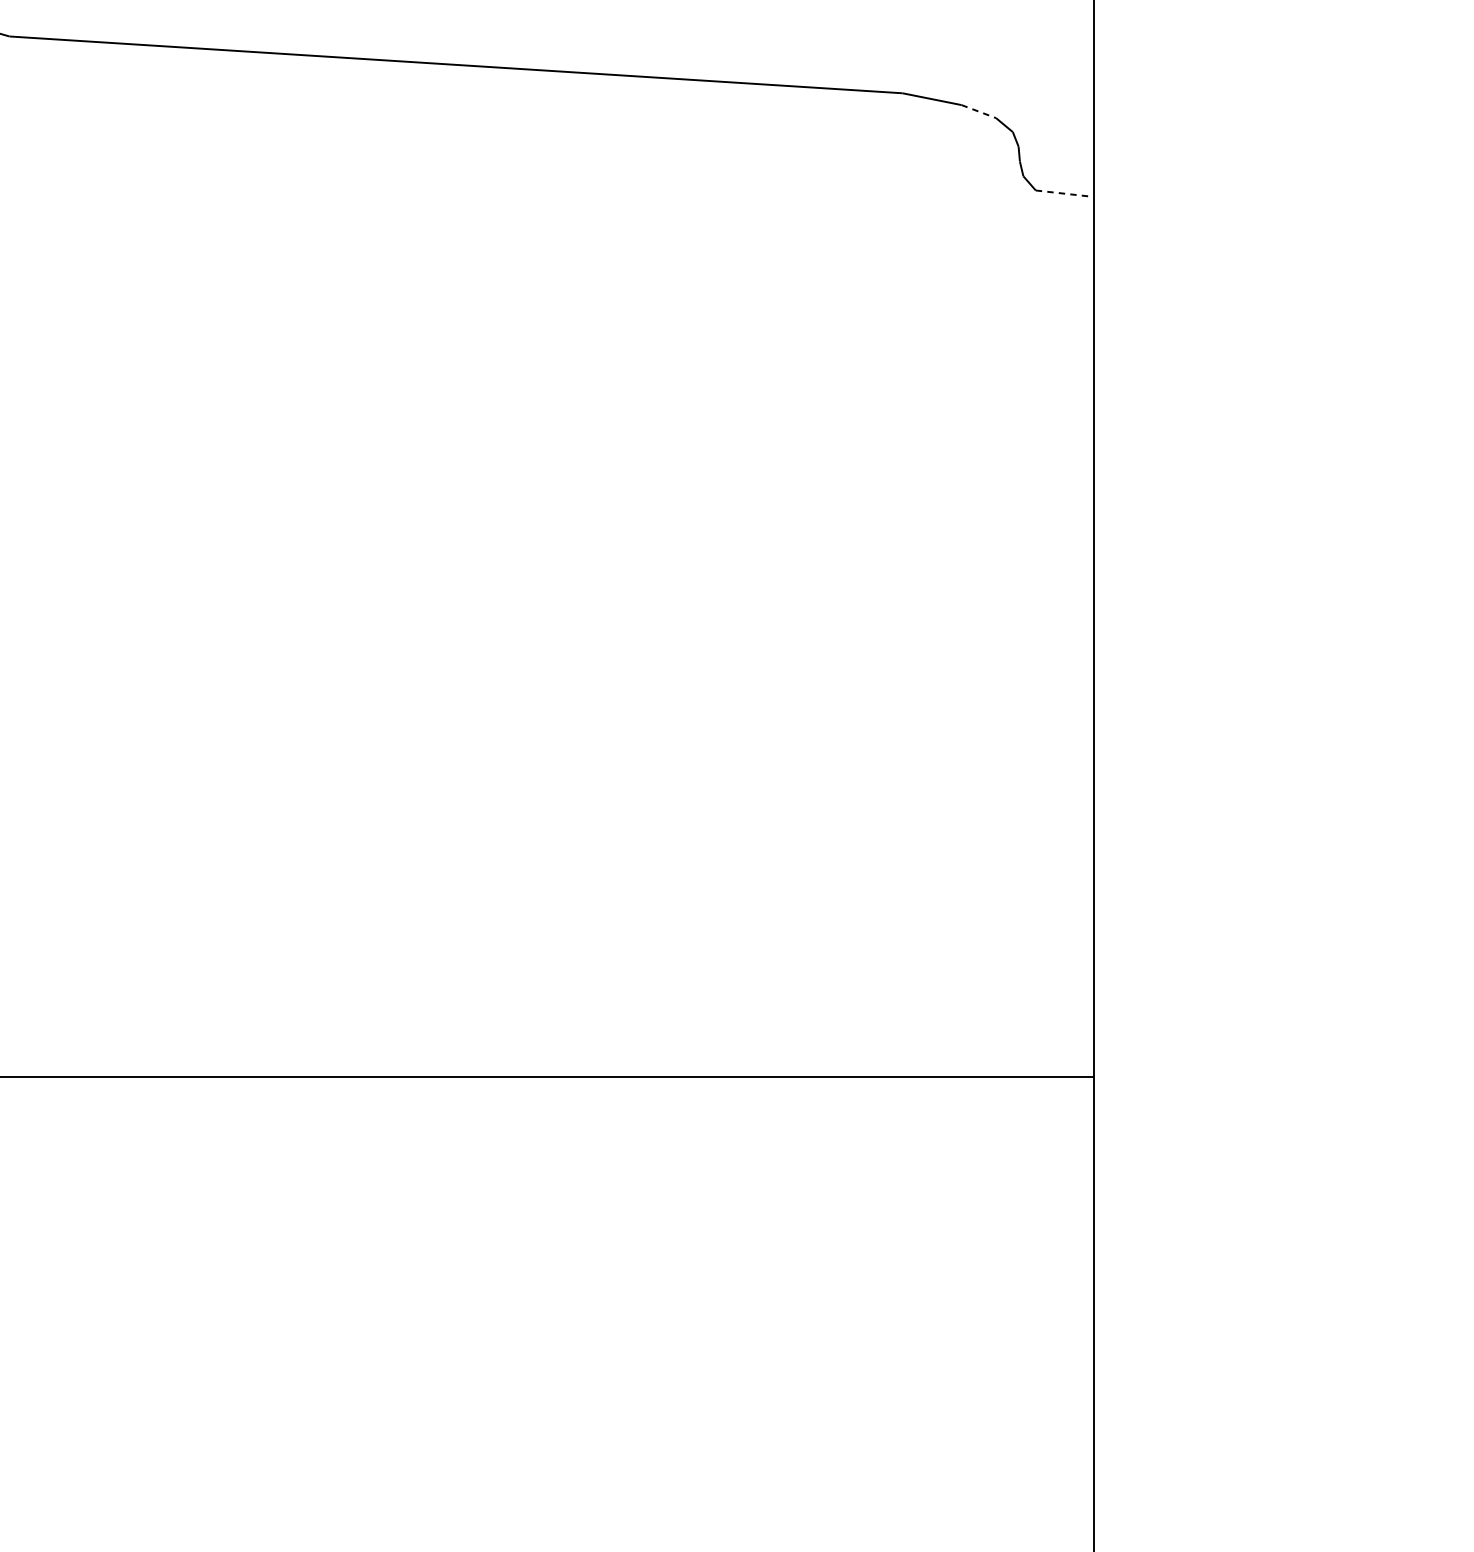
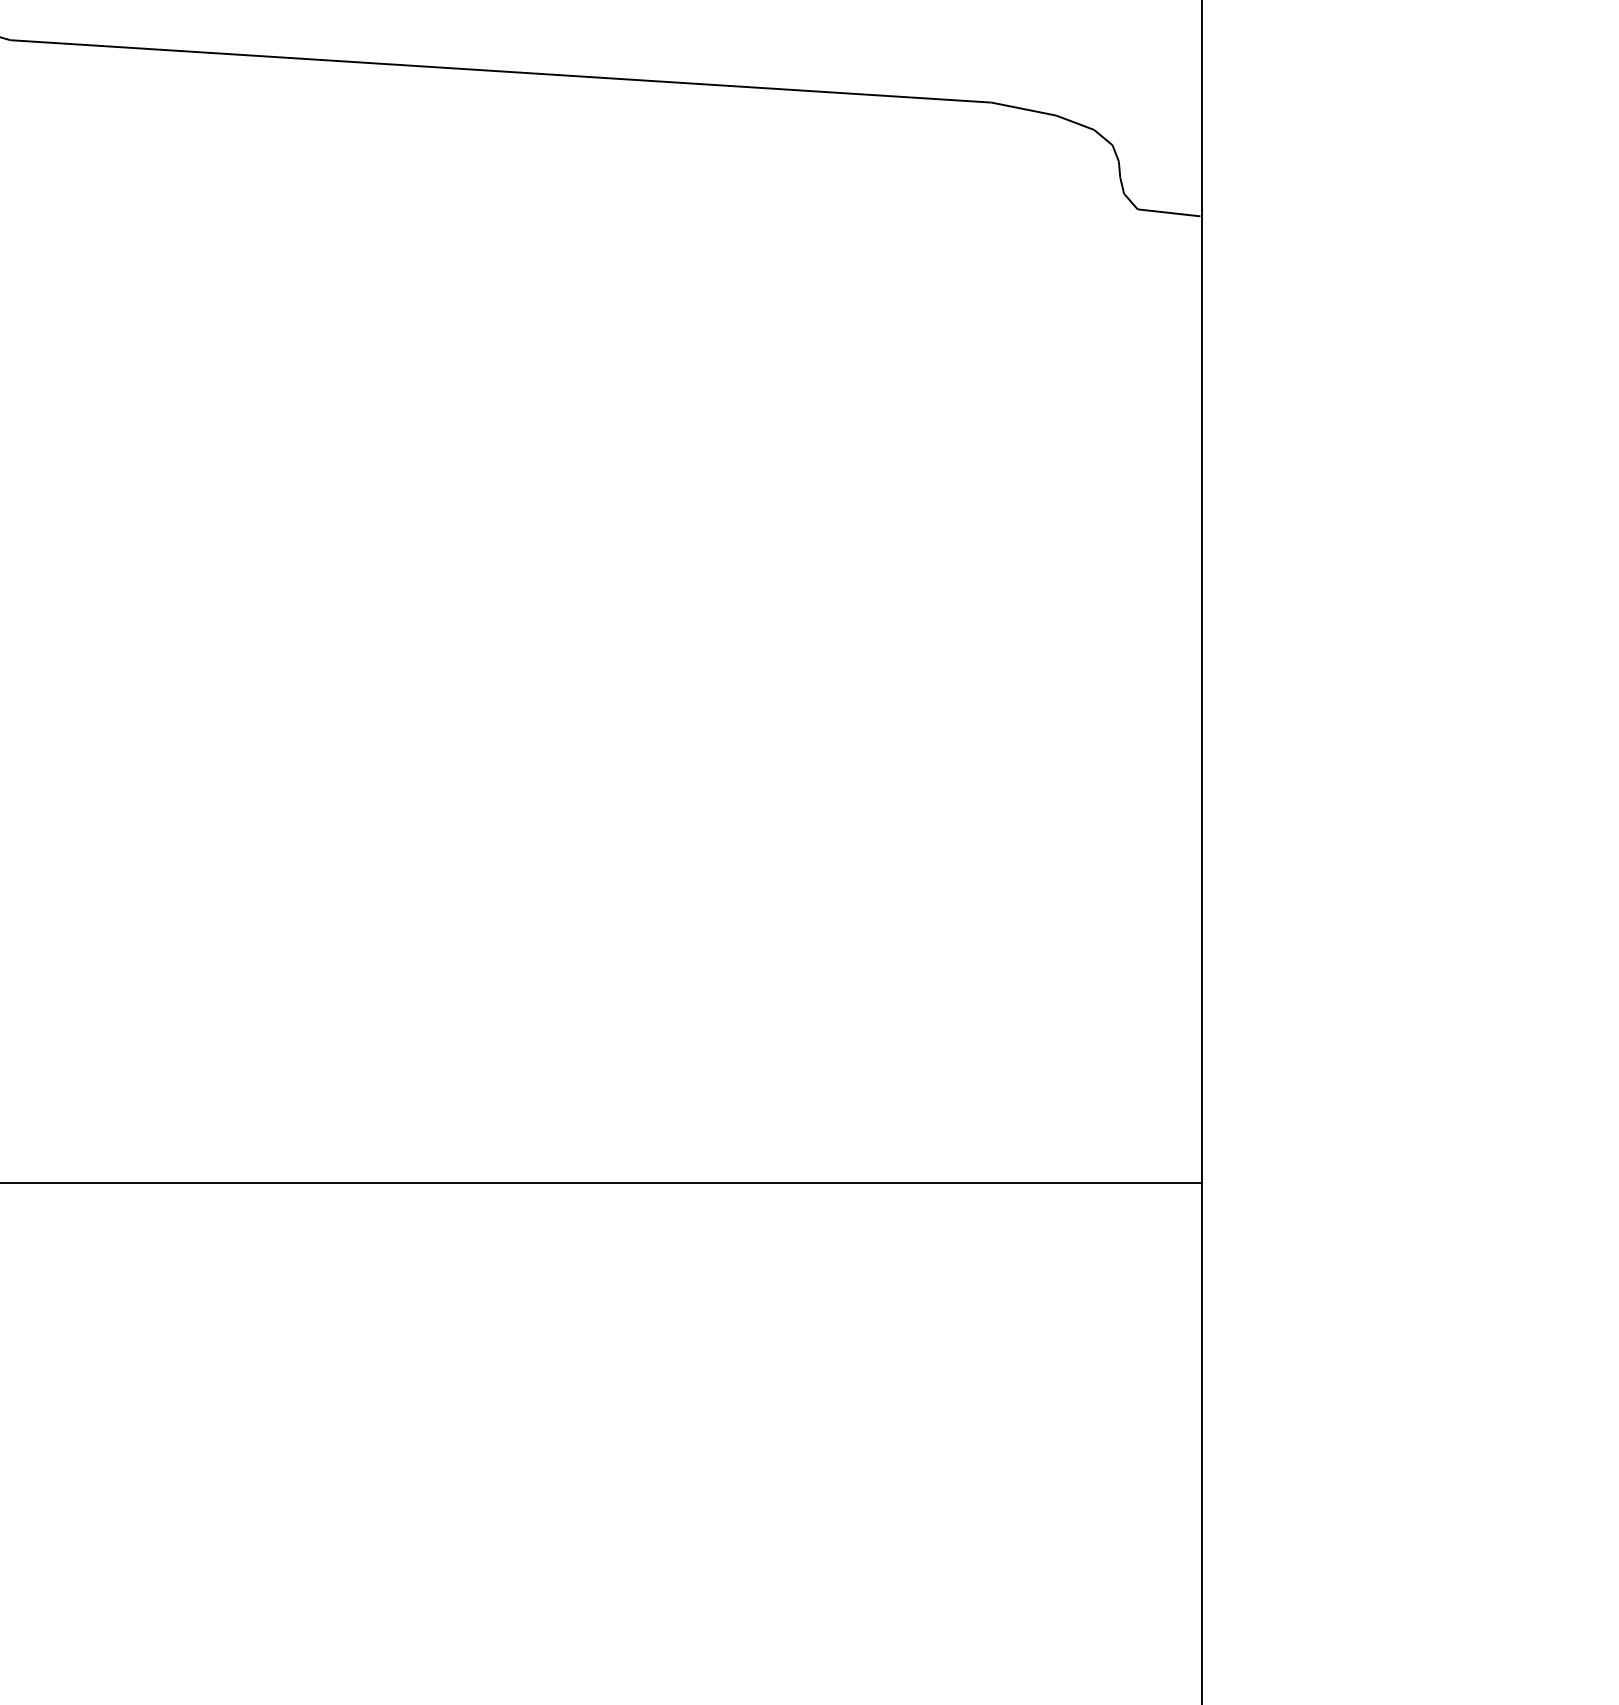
line: (979, 111) -> (1075, 122), dashed -> solid
line: (1064, 193) -> (1169, 212), dashed -> solid

